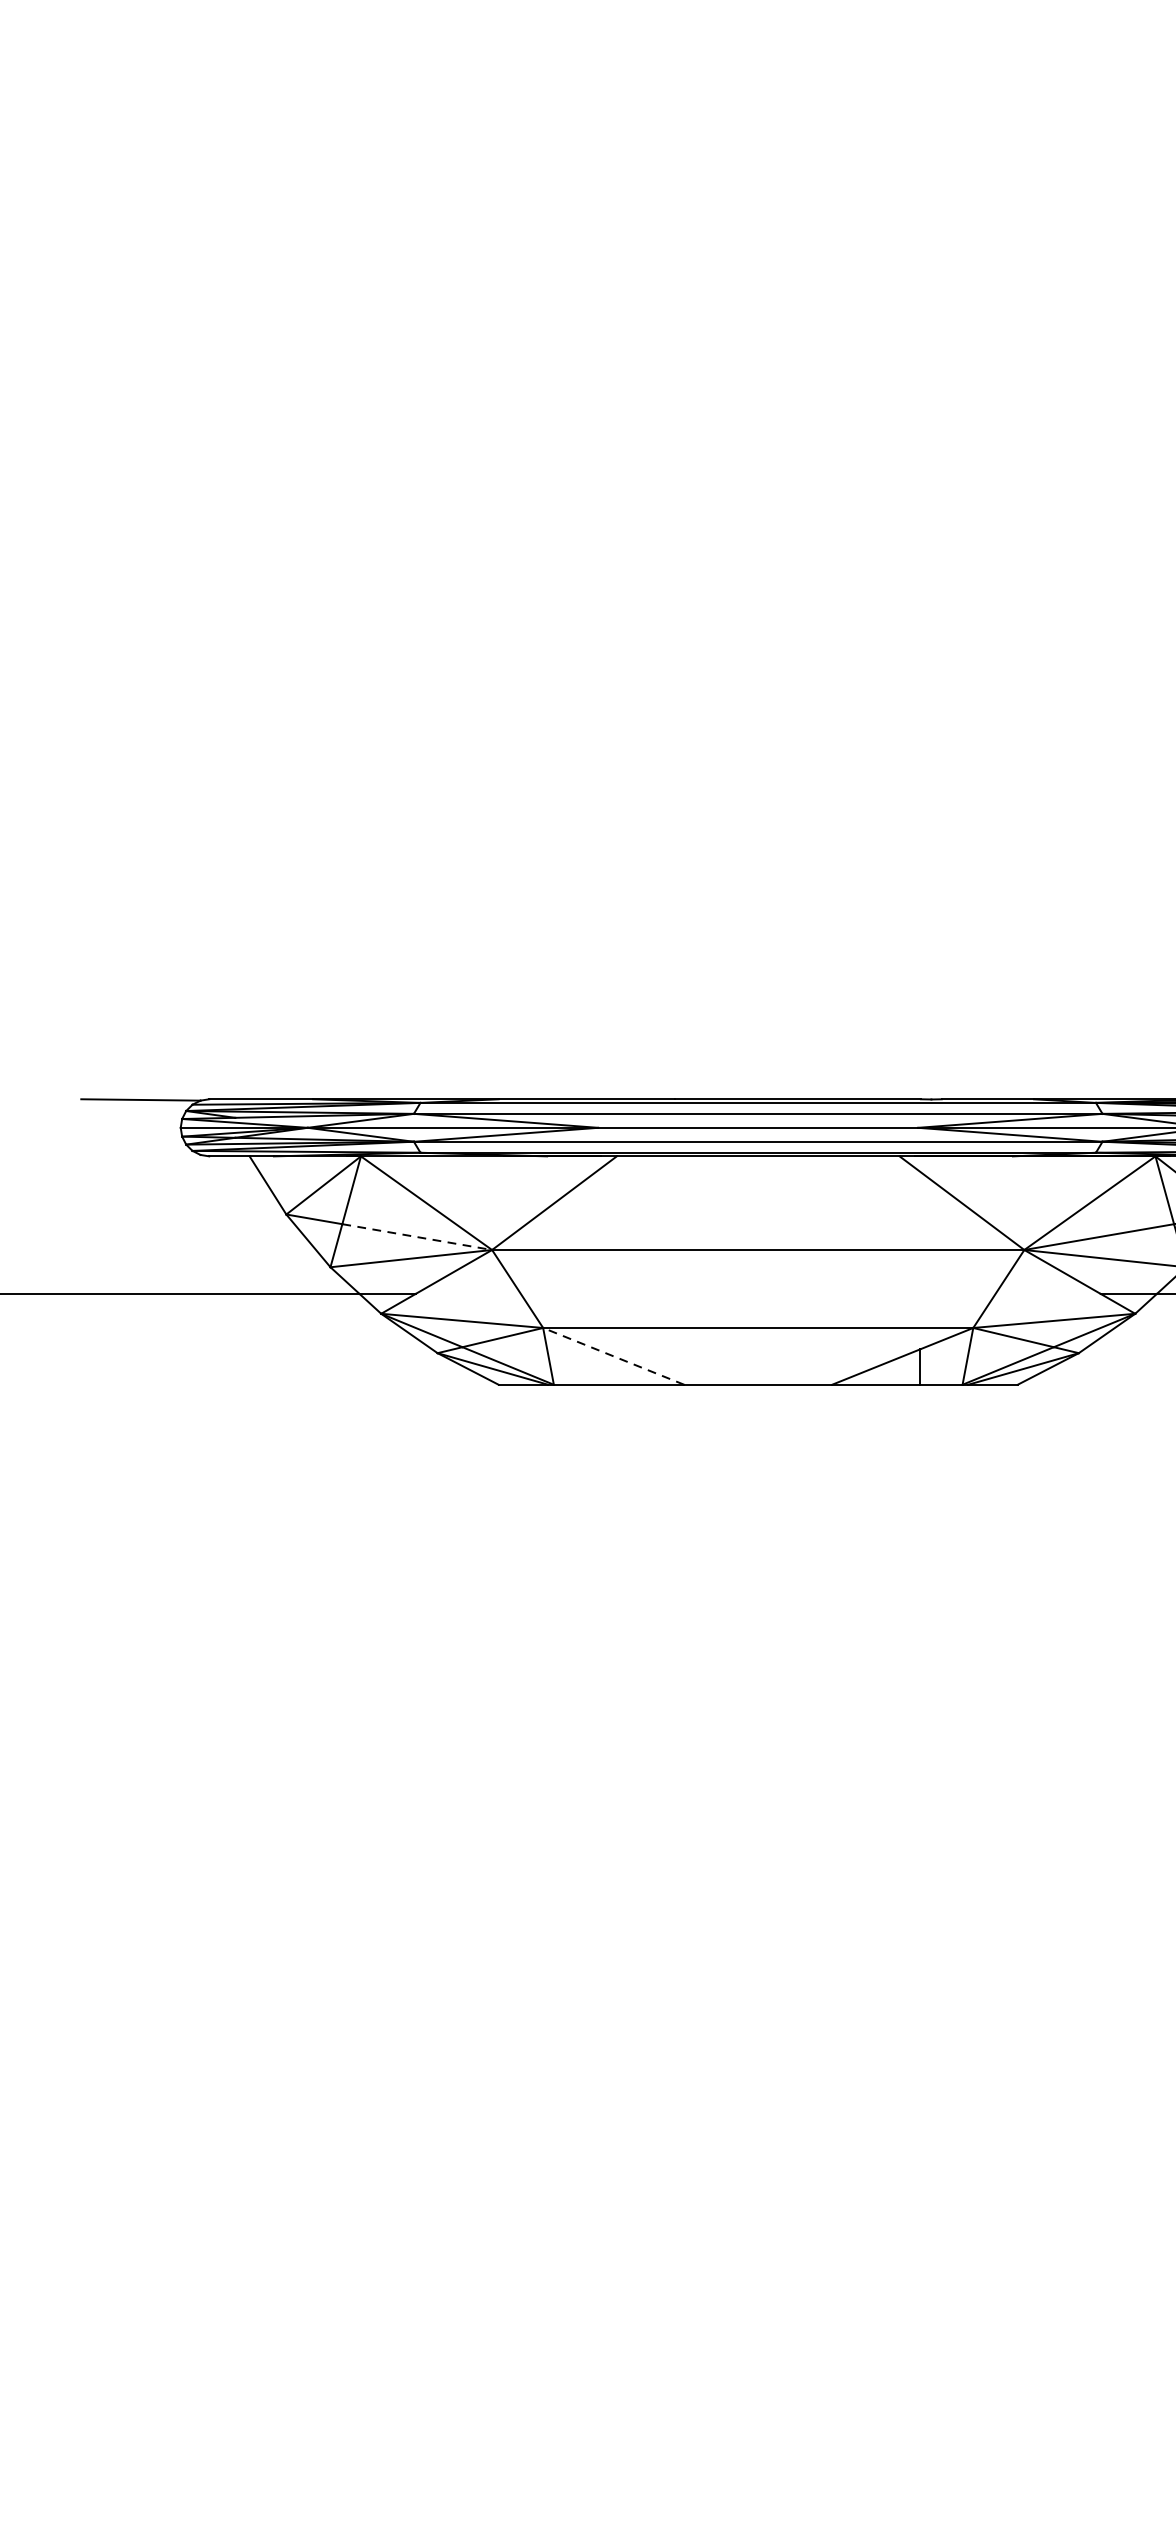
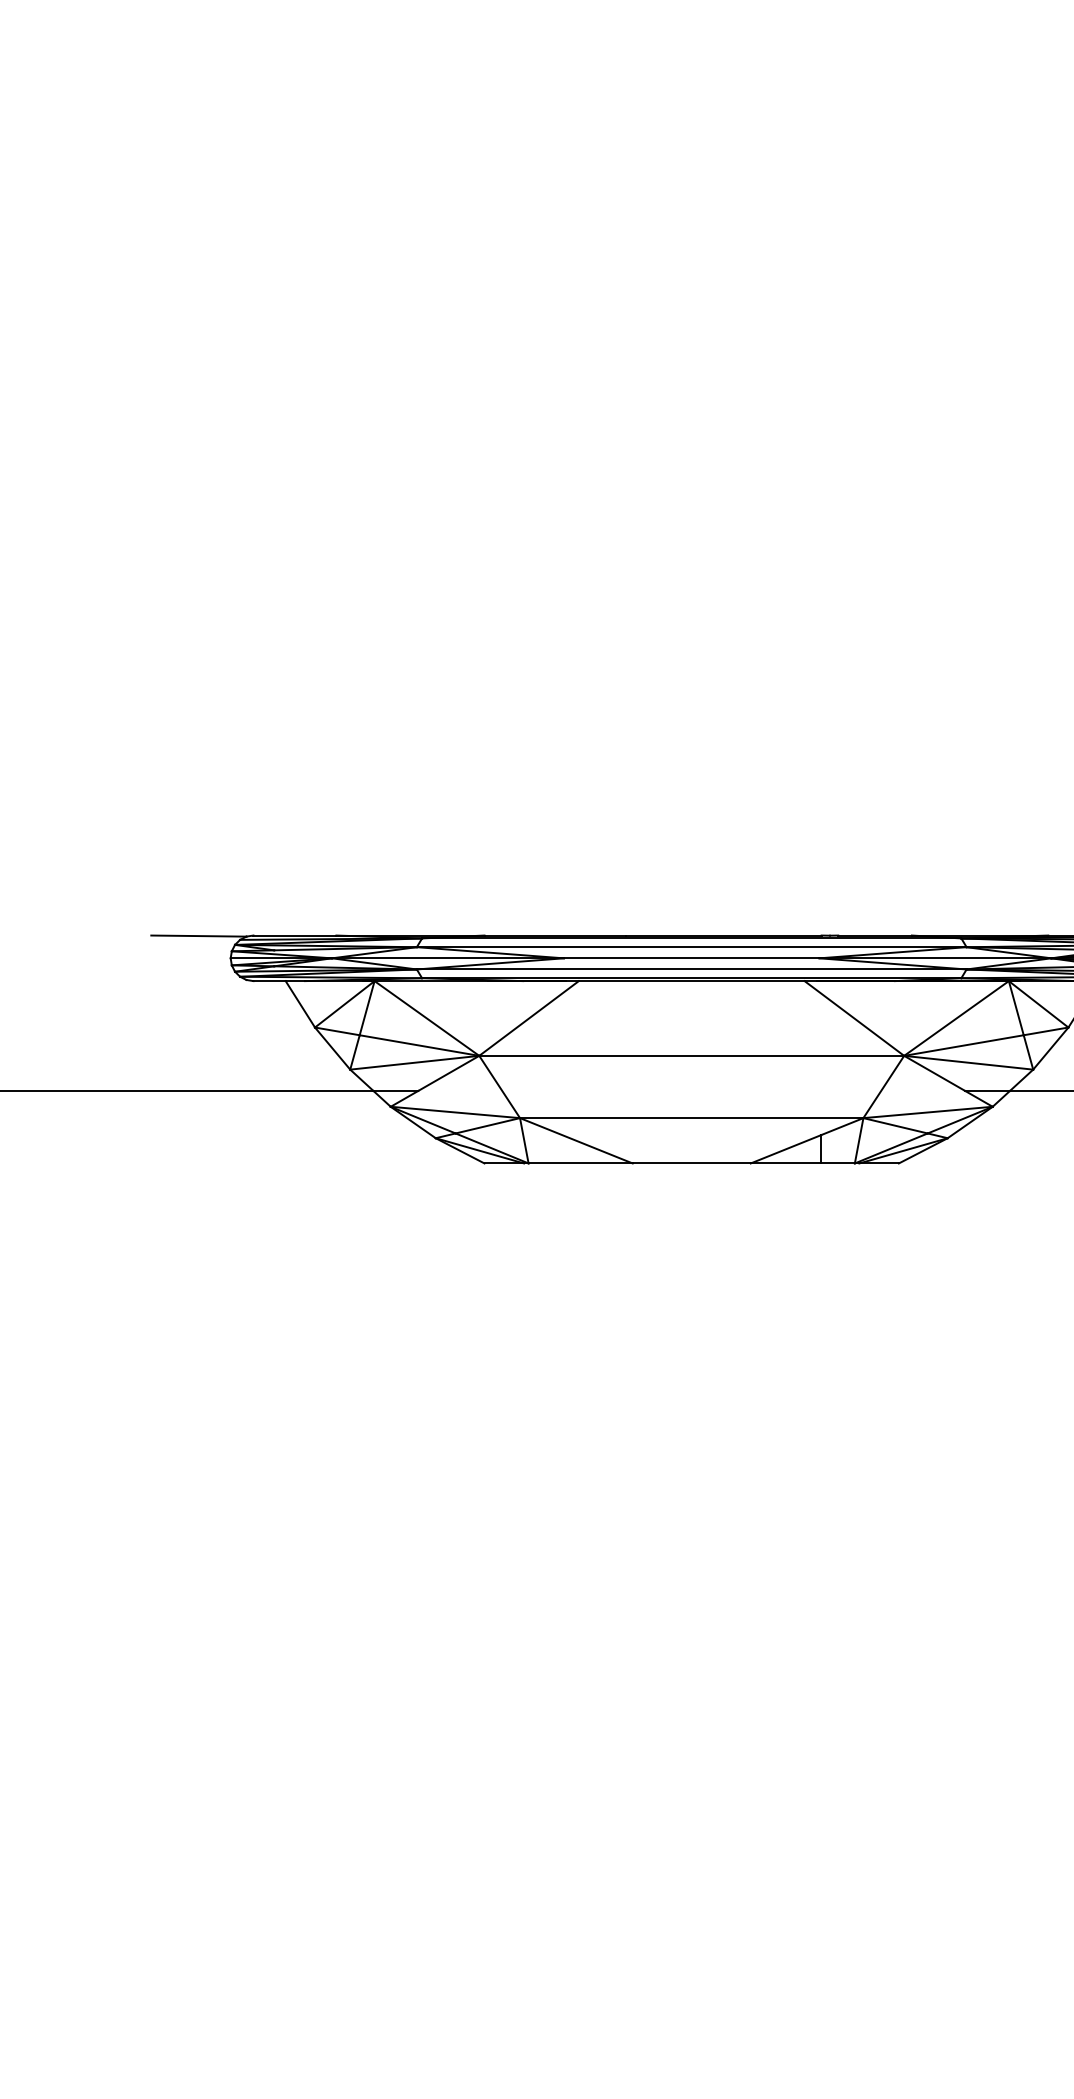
line: (417, 1237) -> (419, 1045), dashed -> solid
line: (613, 1356) -> (576, 1140), dashed -> solid

